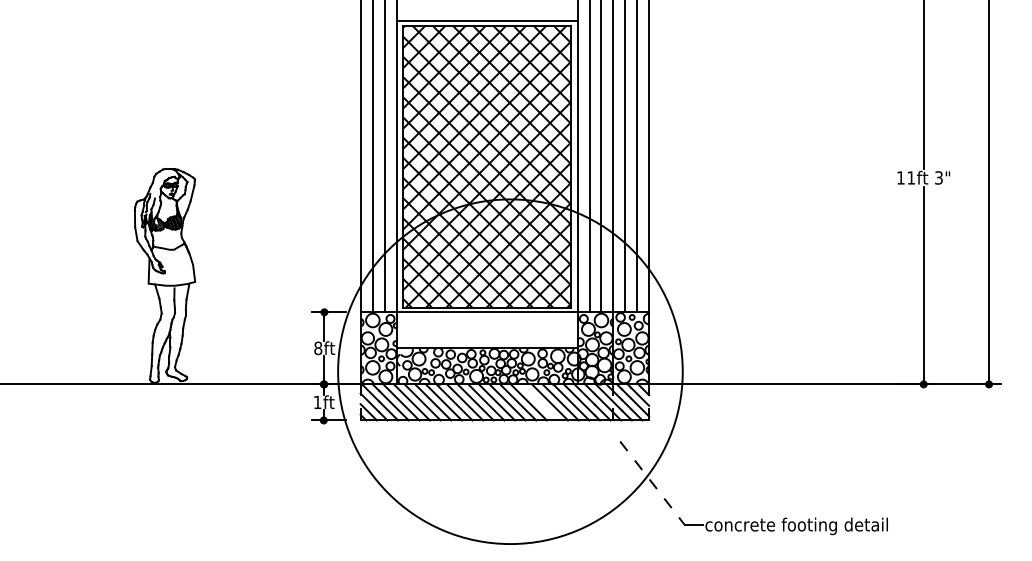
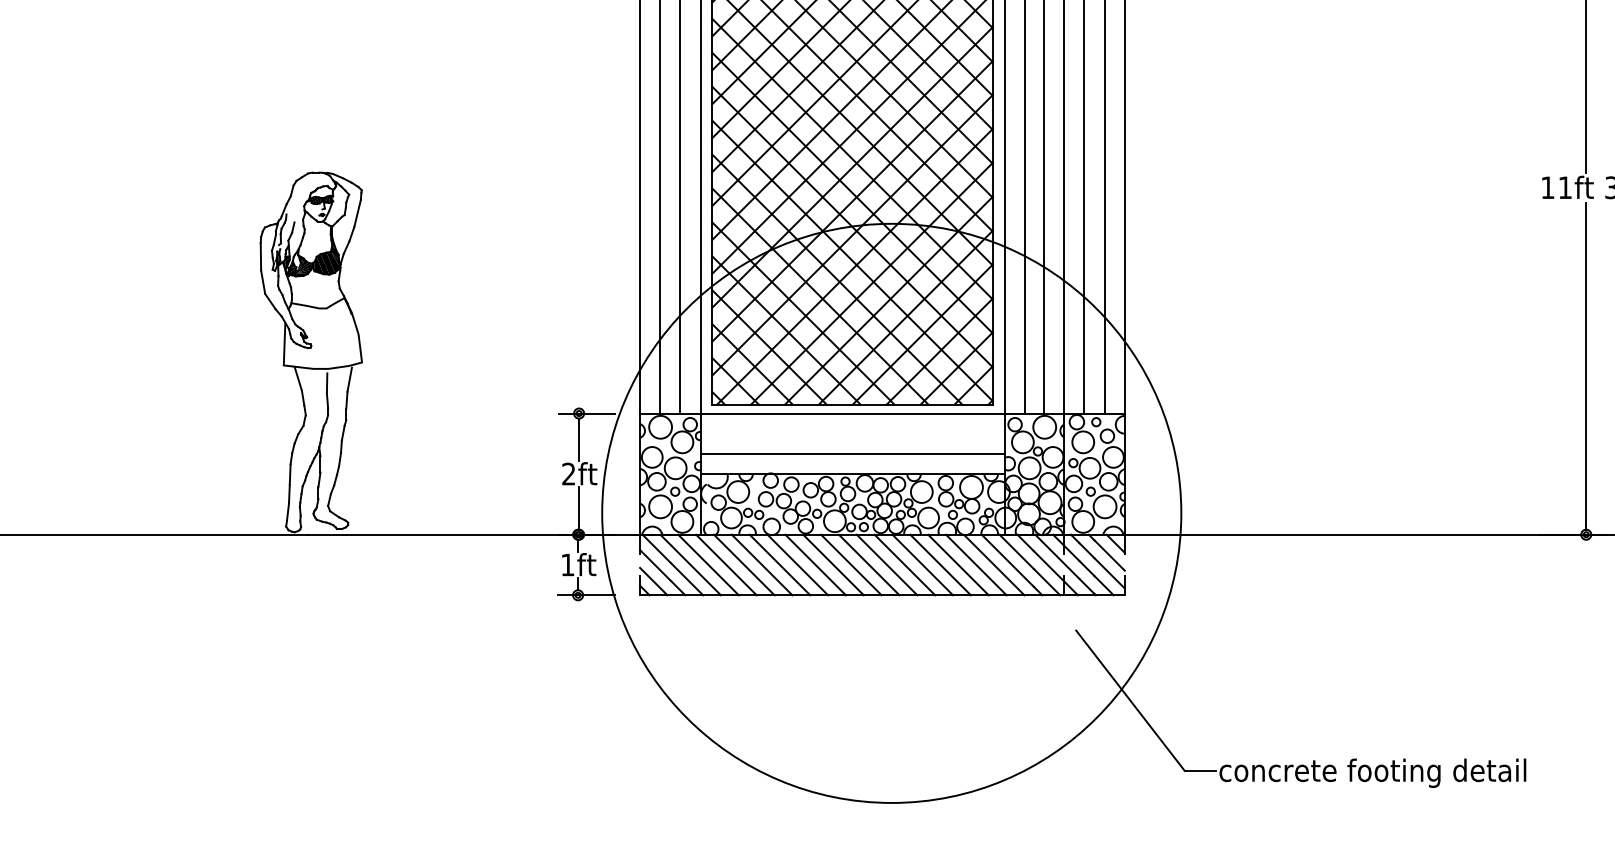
line: (486, 336) -> (851, 454), added
text: (318, 348) -> (569, 474), 8ft -> 2ft
line: (539, 402) -> (940, 565), added
line: (652, 483) -> (1130, 701), dashed -> solid

